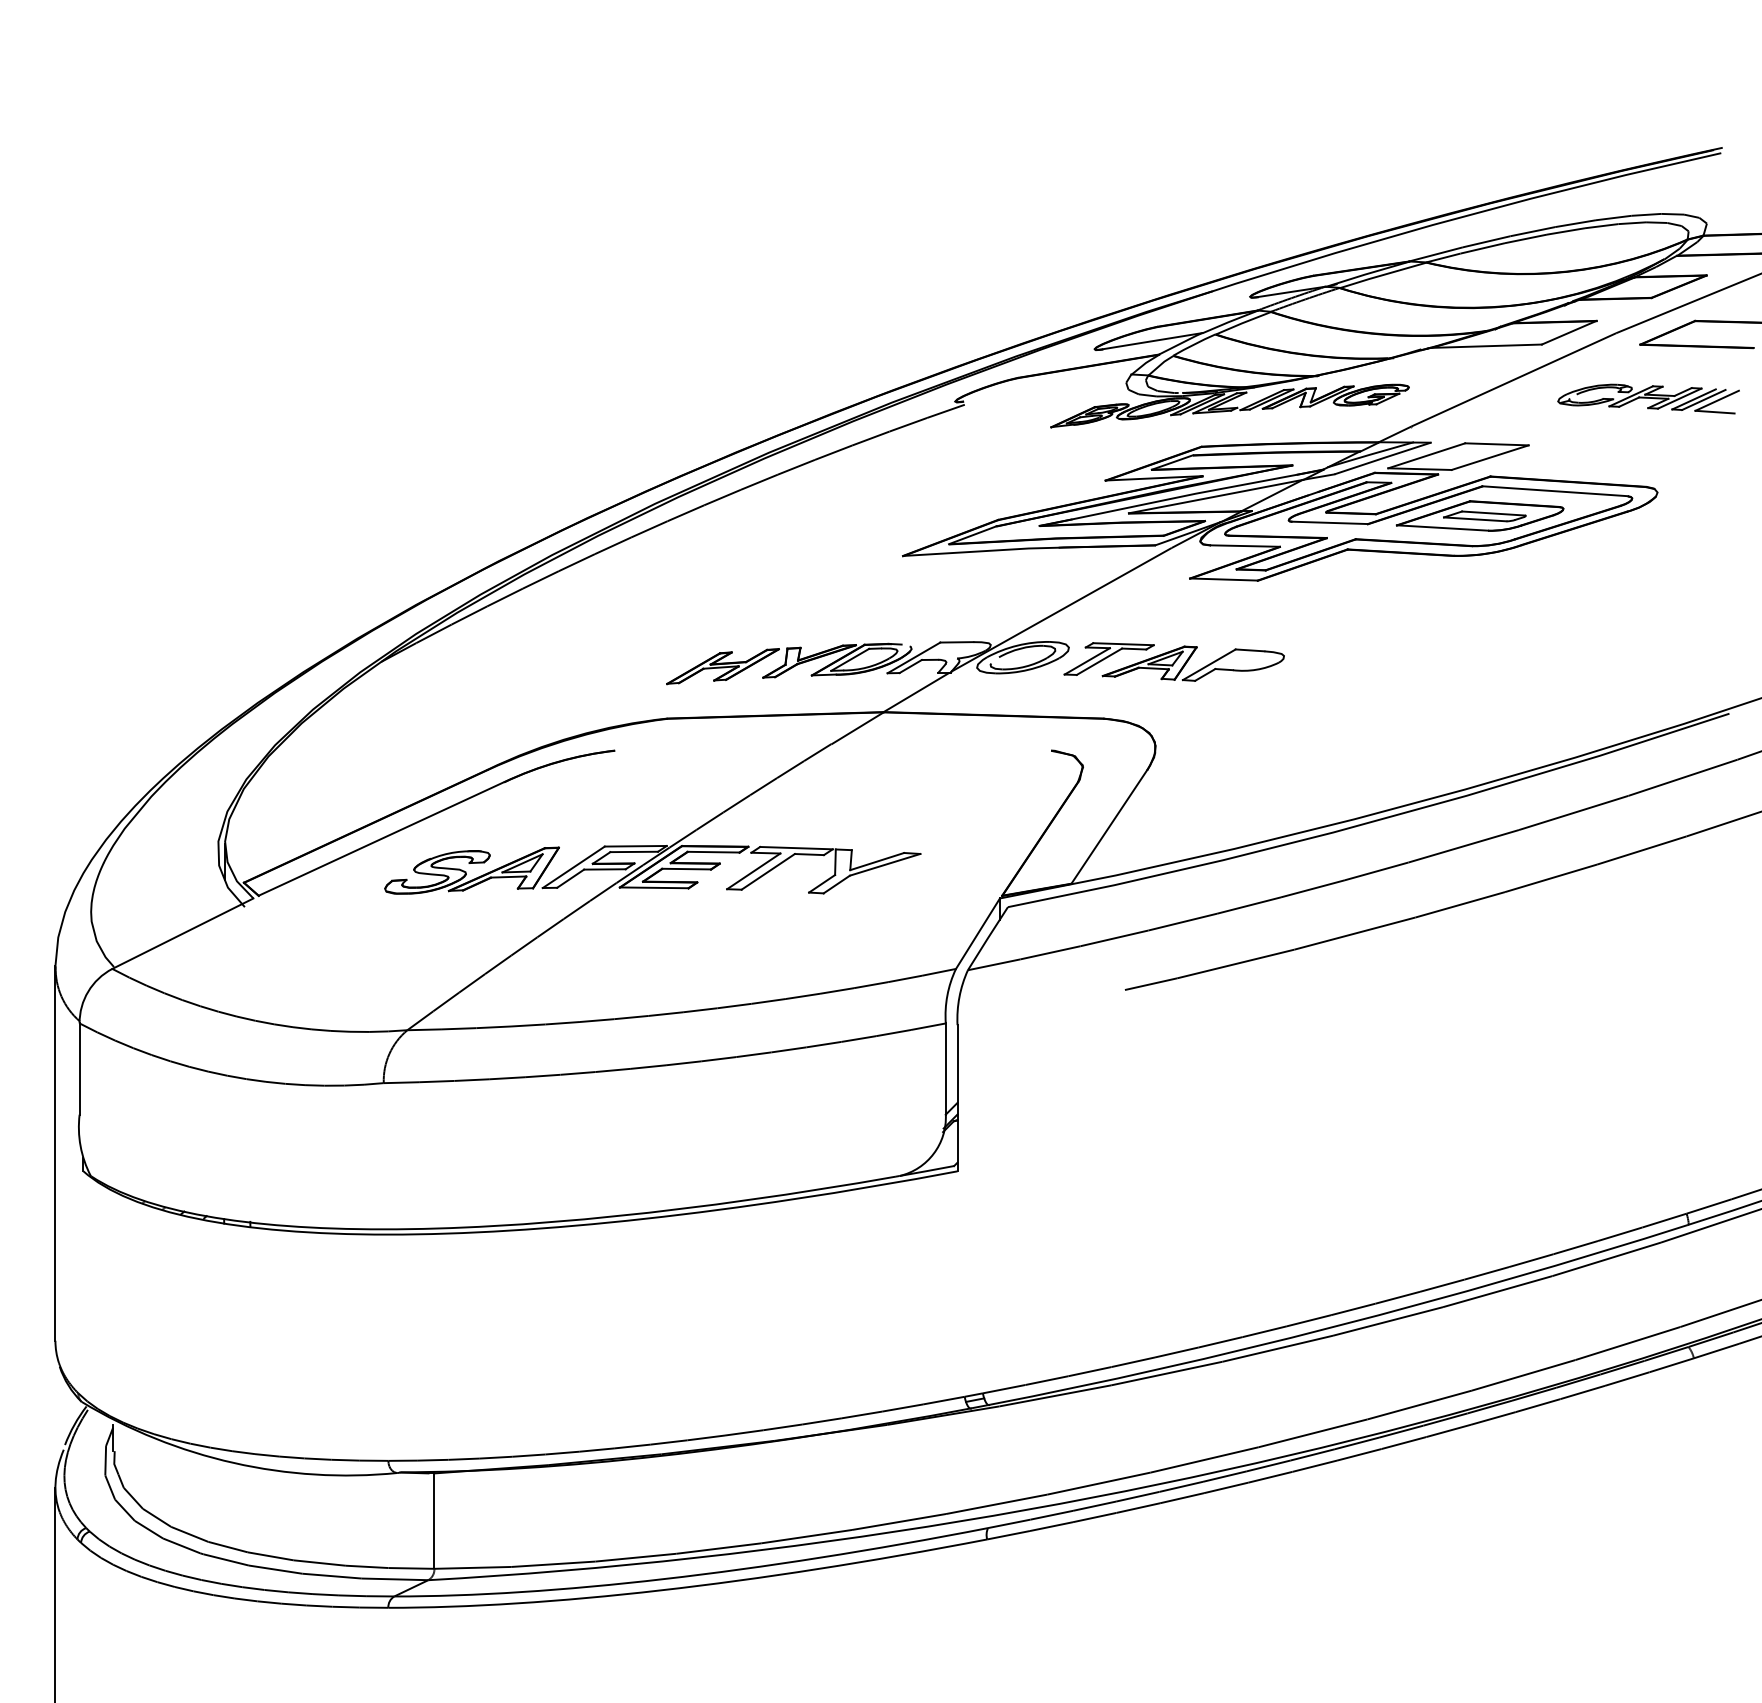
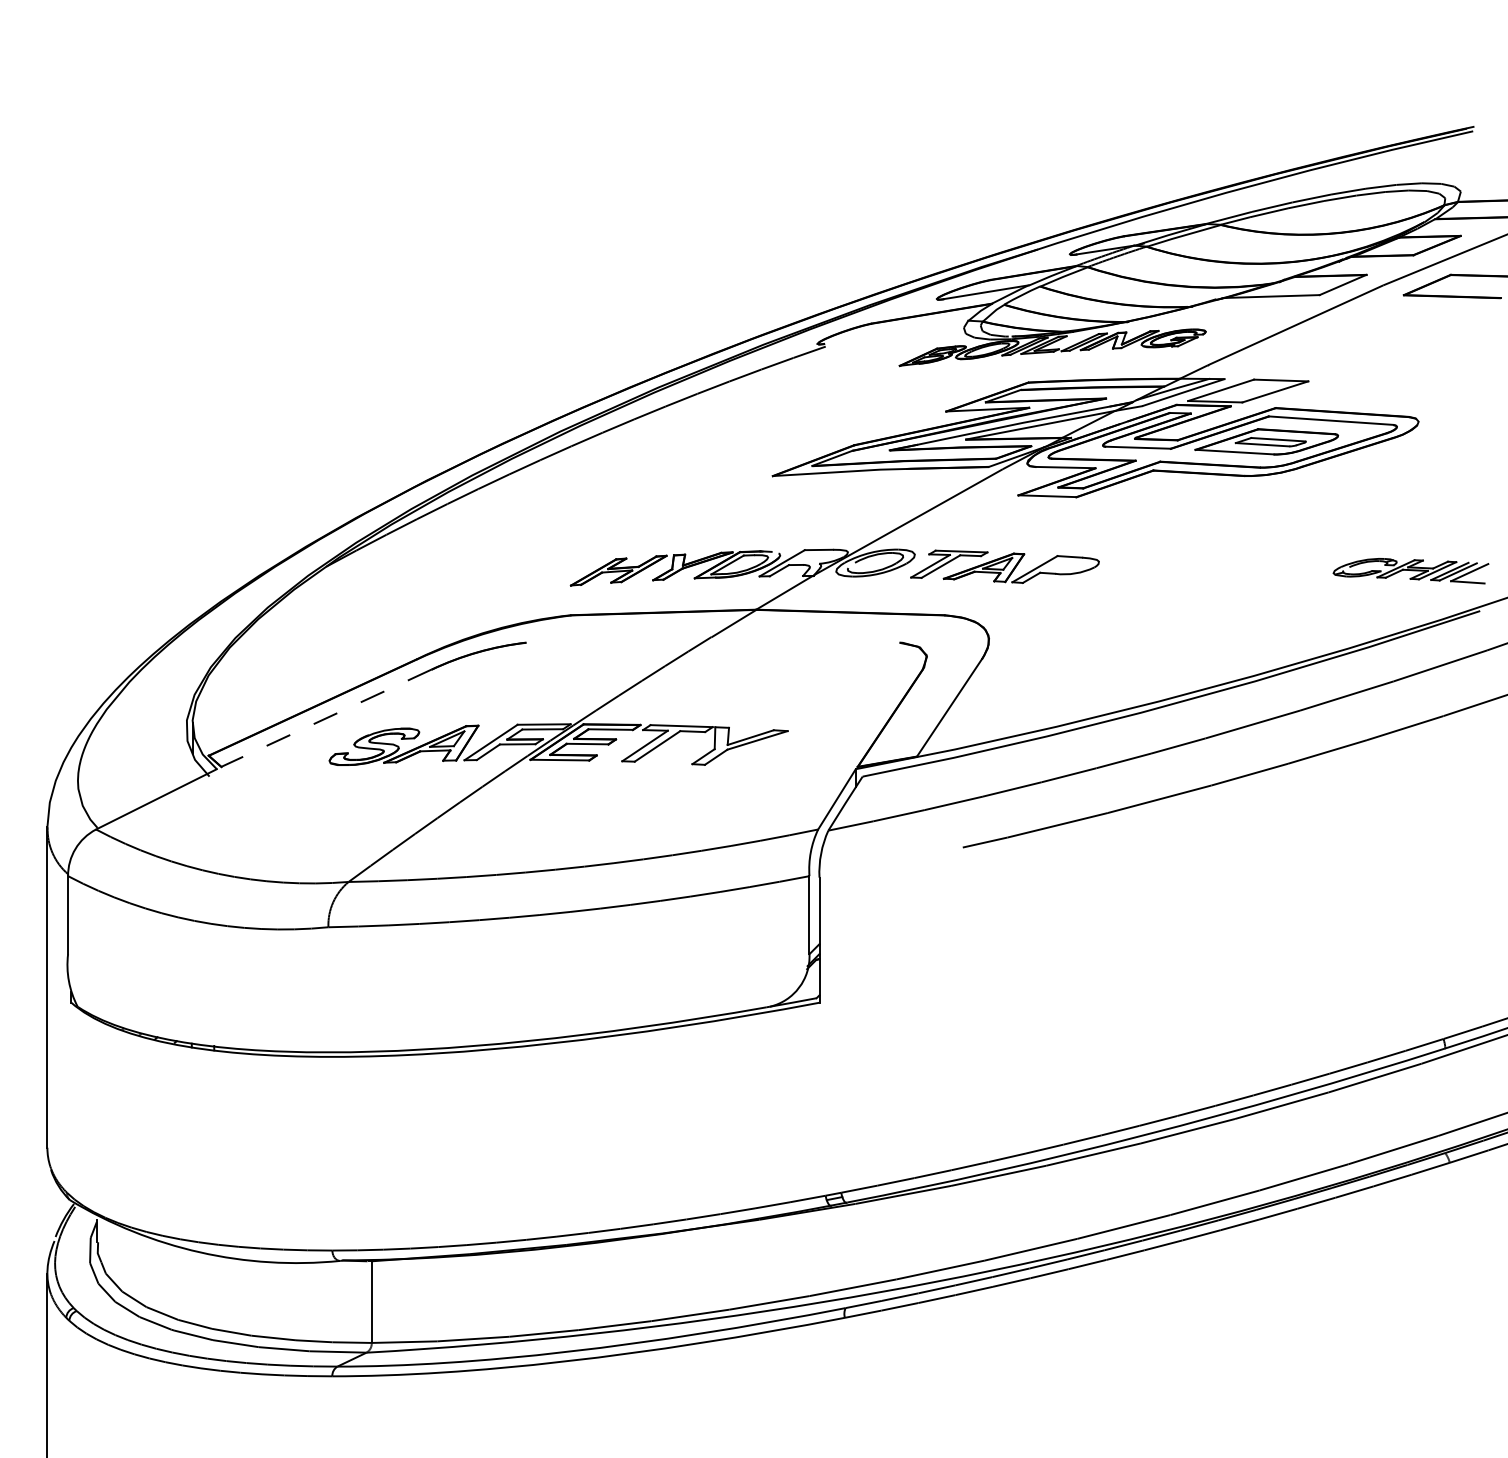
part: (1648, 398) -> (1410, 570), moved
line: (380, 839) -> (325, 718), solid -> dashed

